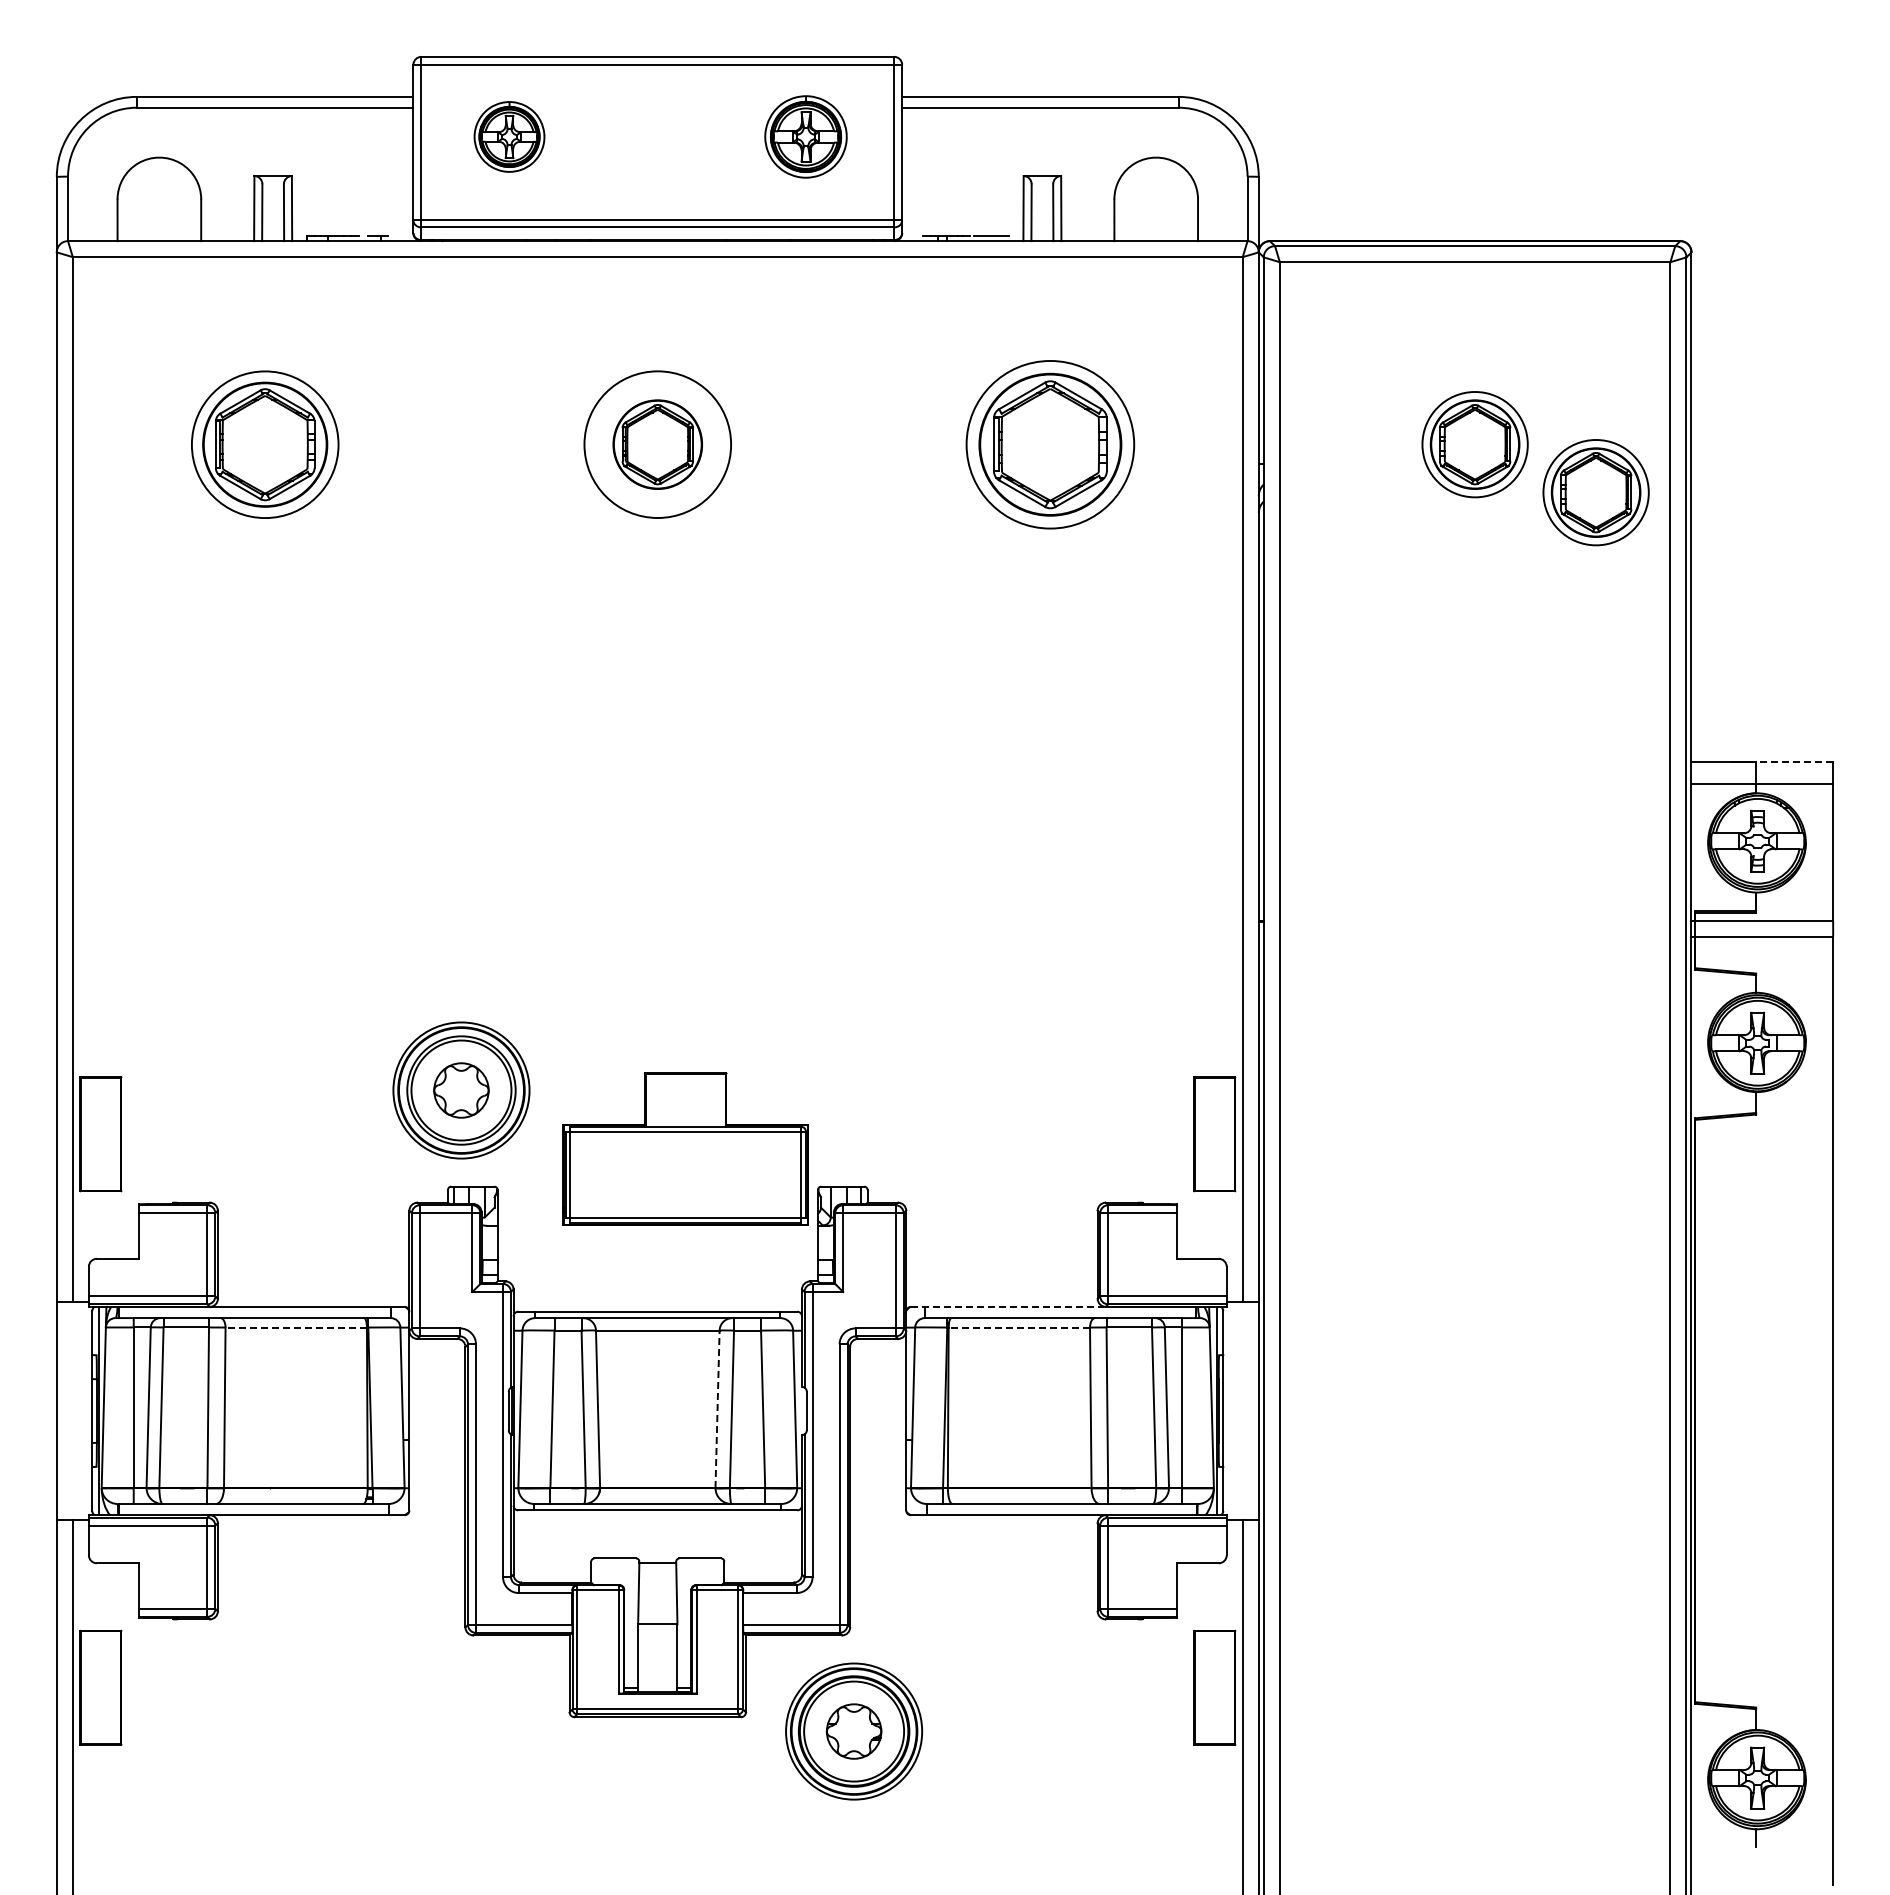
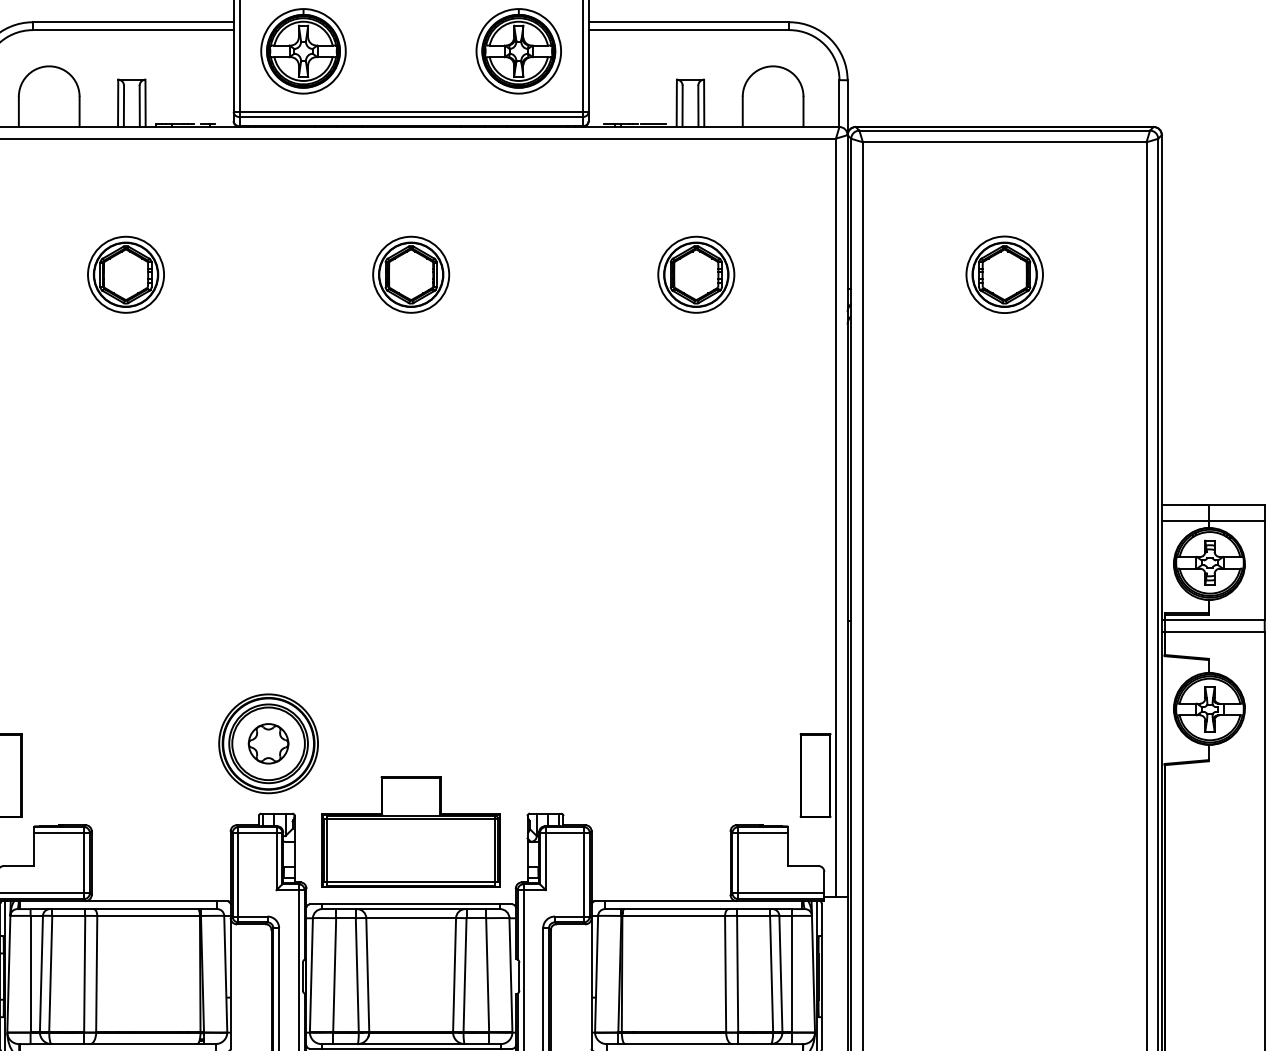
part: (509, 136) -> (303, 51), size x1.67
part: (805, 136) -> (518, 51), size x1.43
part: (264, 444) -> (125, 274), size x0.71
circle: (657, 444) -> (410, 274), size x0.71
part: (1050, 444) -> (696, 274), size x0.62
part: (1595, 492) -> (1092, 309), removed
line: (1794, 761) -> (1236, 504), dashed -> solid
part: (685, 1148) -> (410, 831), moved
line: (1008, 1306) -> (665, 900), dashed -> solid
line: (296, 1327) -> (148, 915), dashed -> solid
line: (1019, 1327) -> (673, 915), dashed -> solid
line: (717, 1409) -> (454, 975), dashed -> solid

